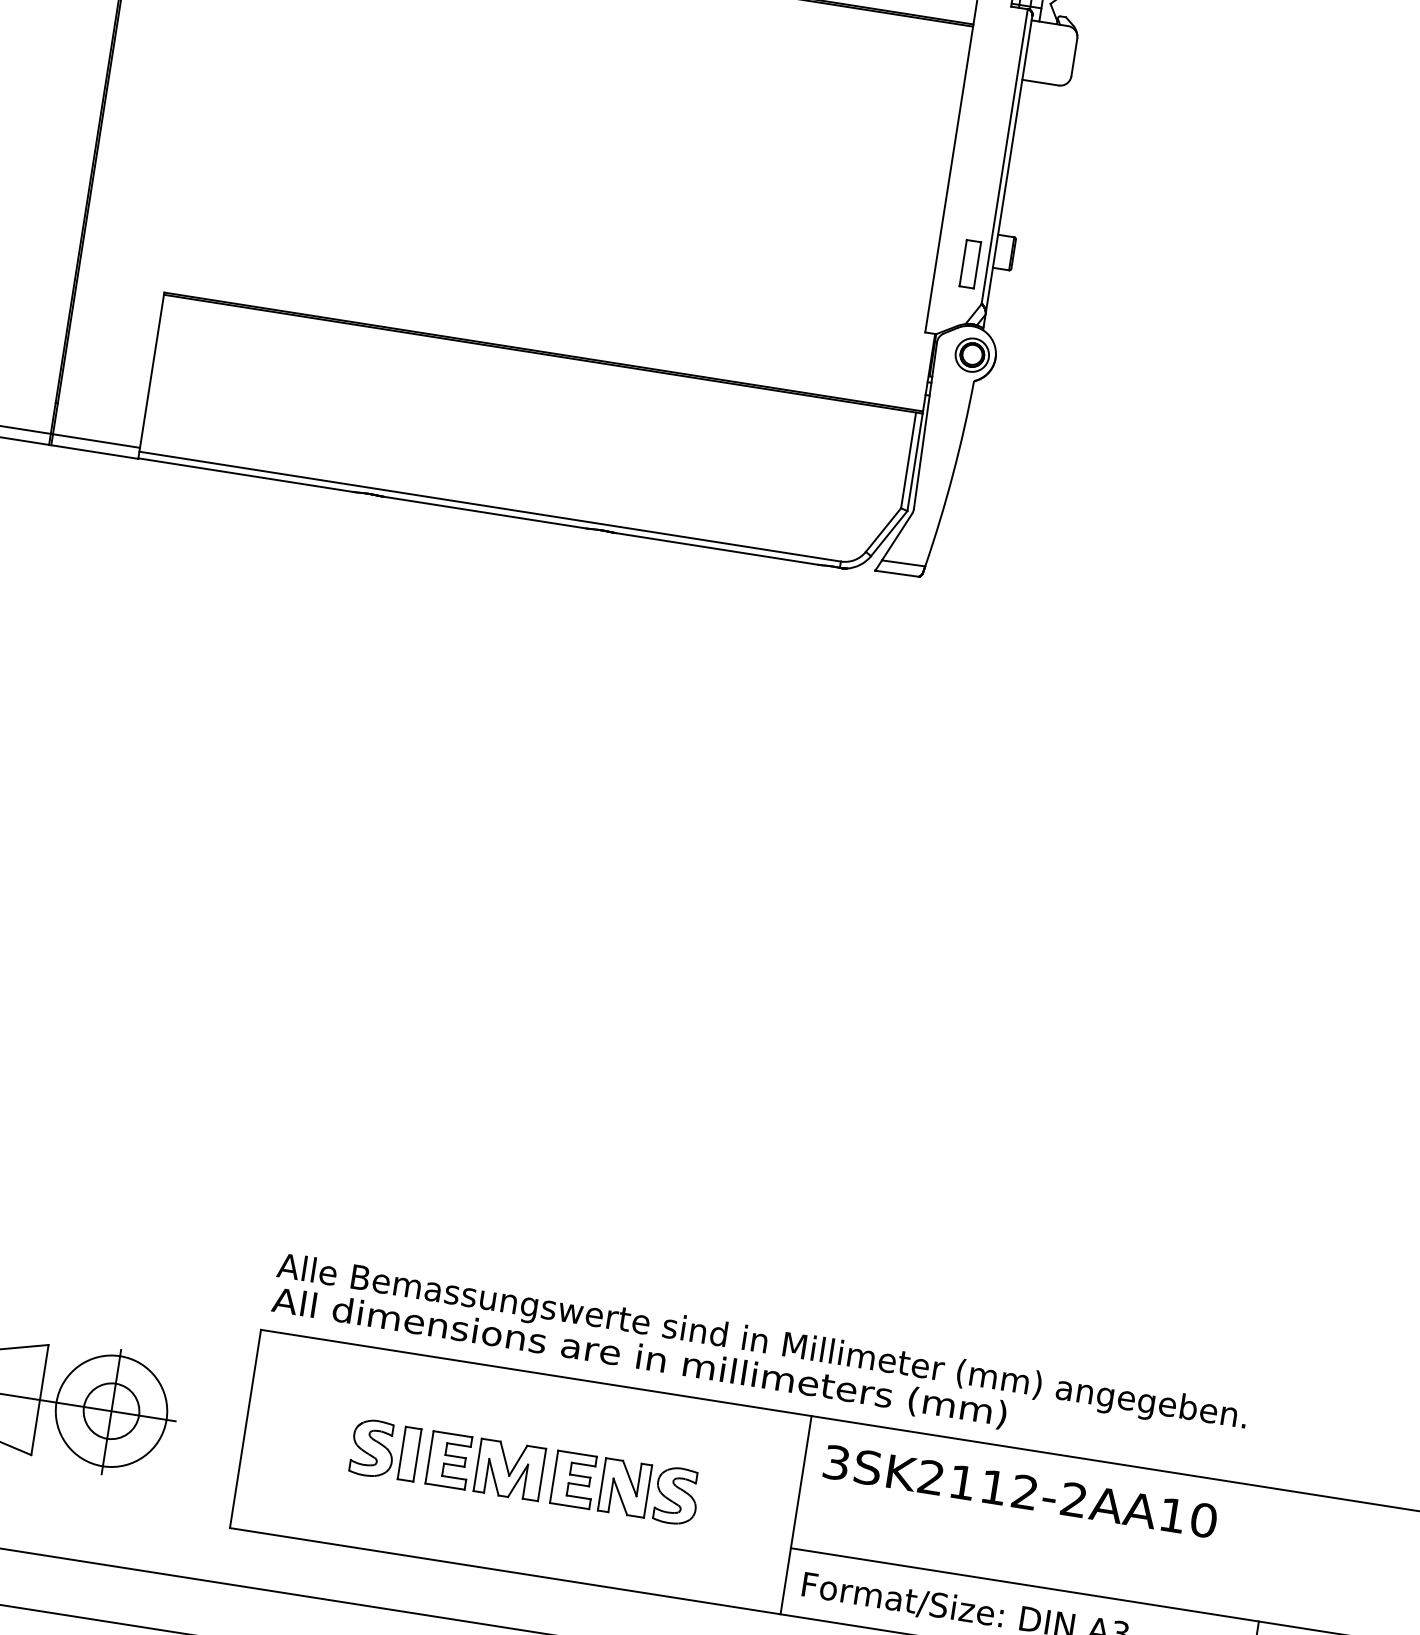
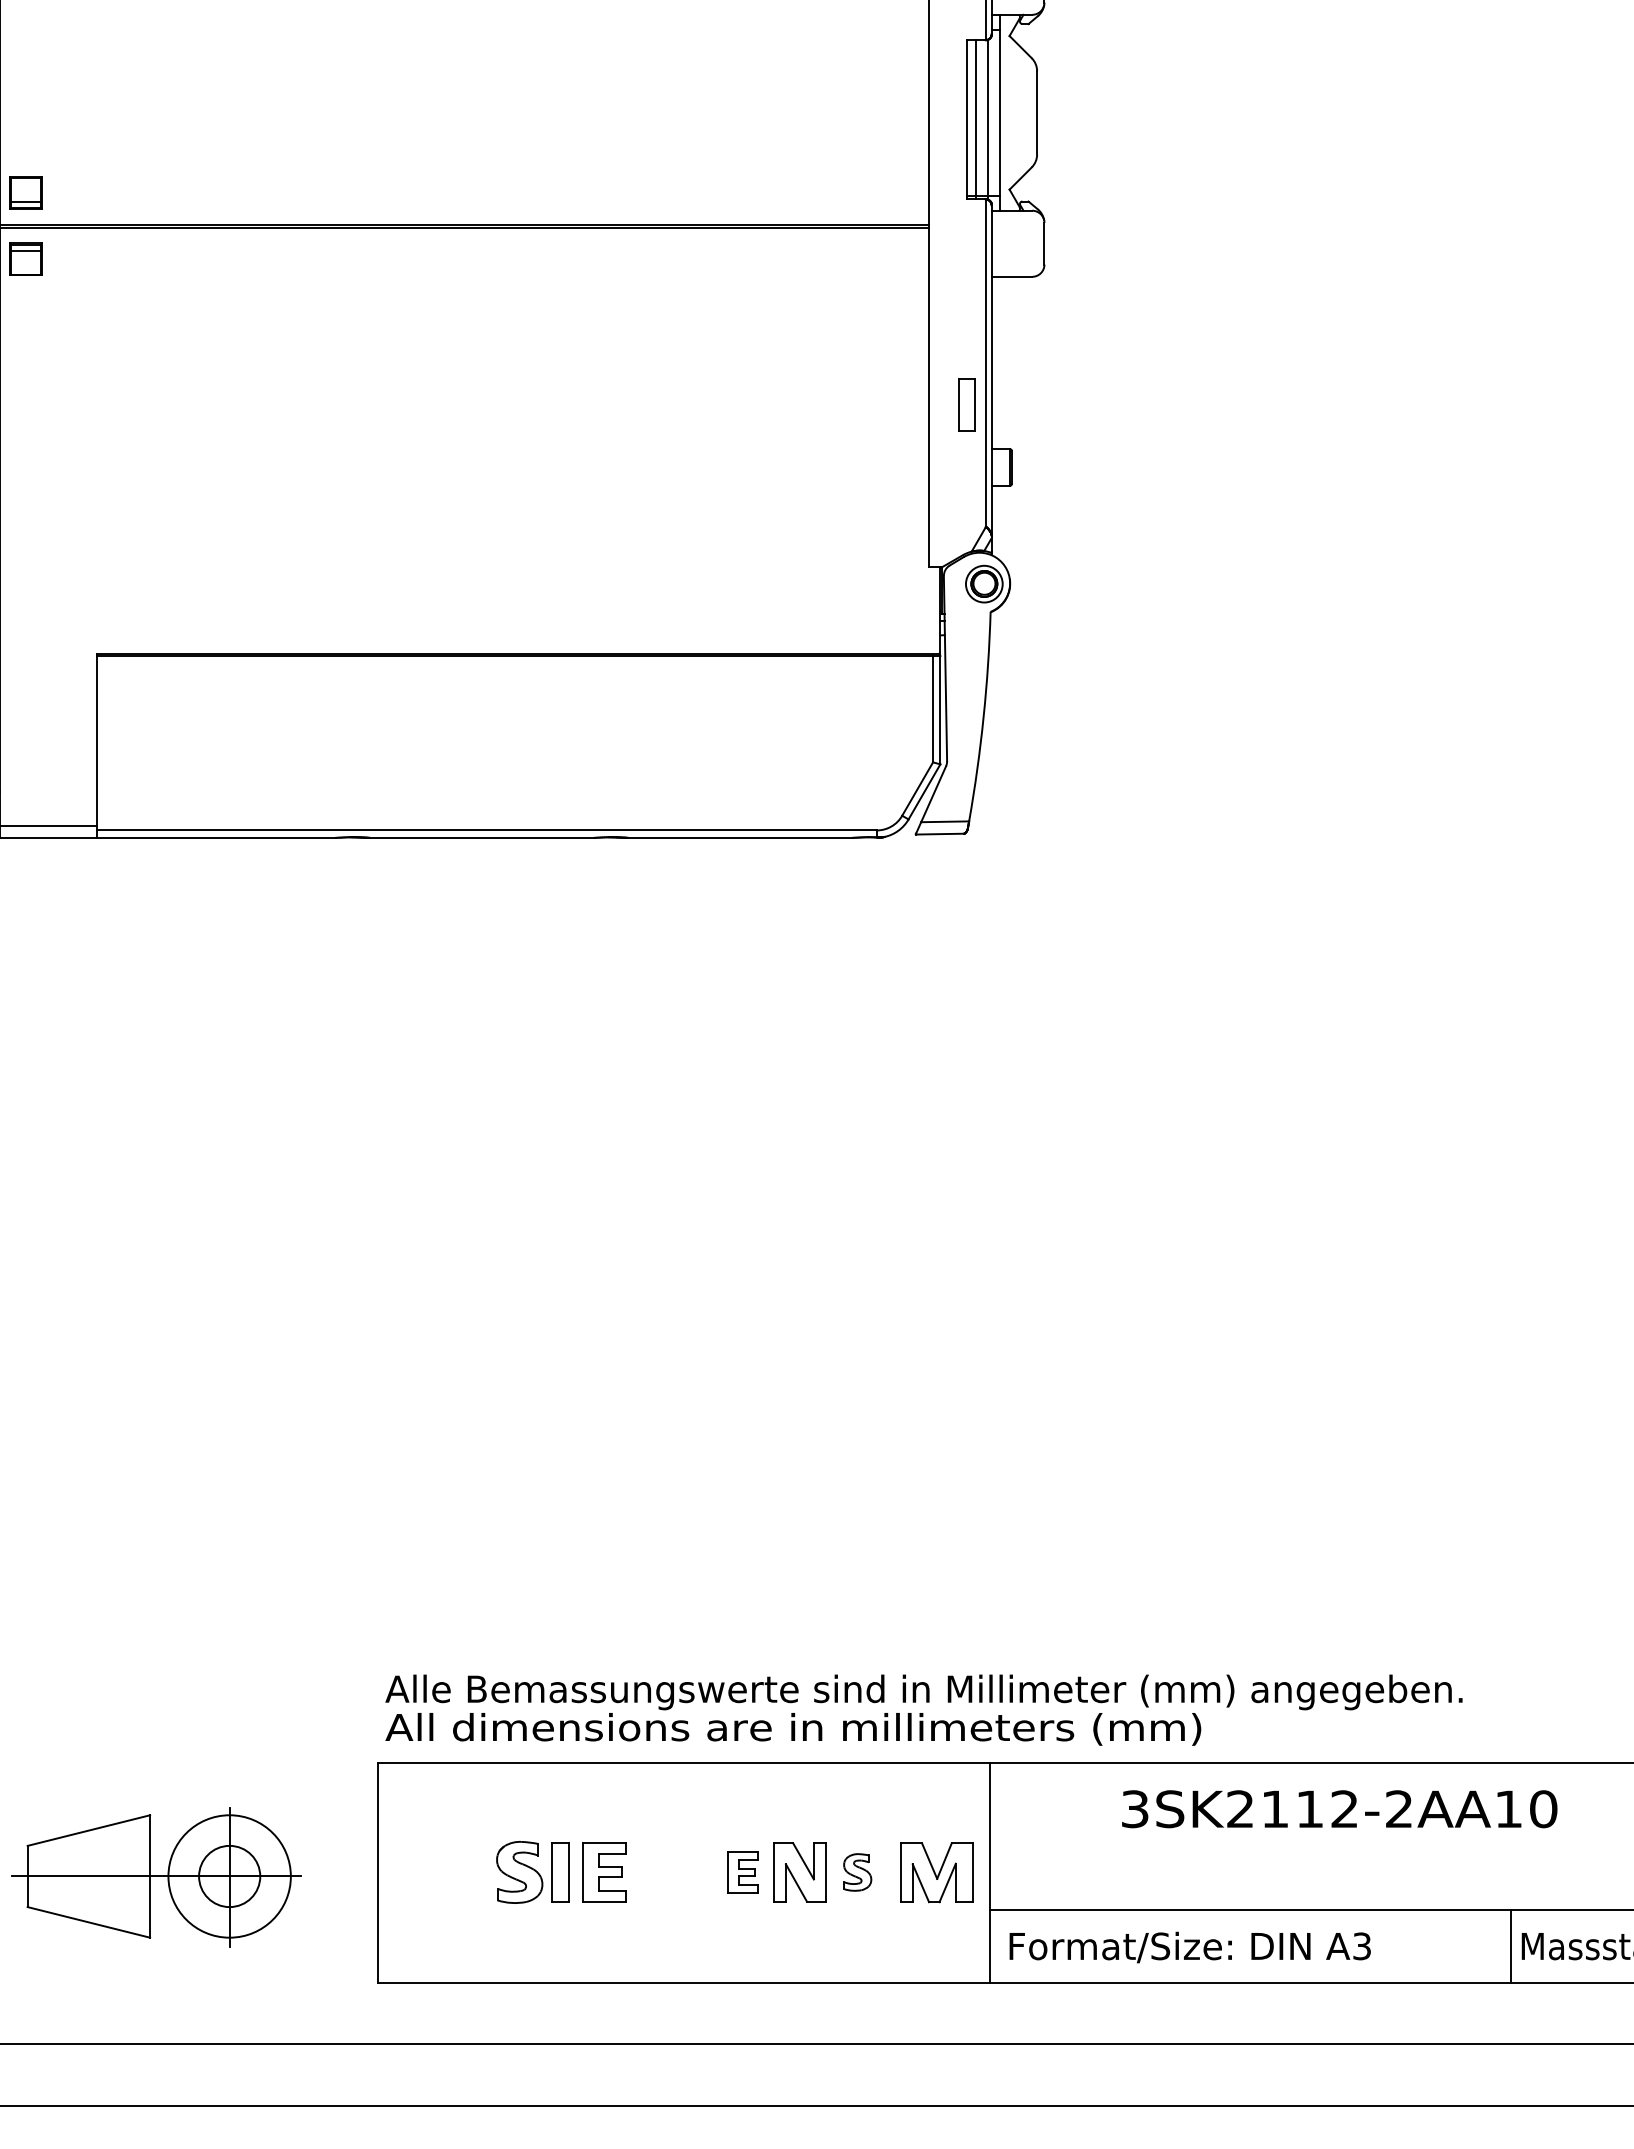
part: (970, 263) -> (966, 404), moved
part: (509, 1469) -> (936, 1872), moved
part: (573, 1479) -> (742, 1872), size x0.7
text: (1020, 1491) -> (1339, 1809), moved
part: (676, 1496) -> (857, 1872), size x0.6

